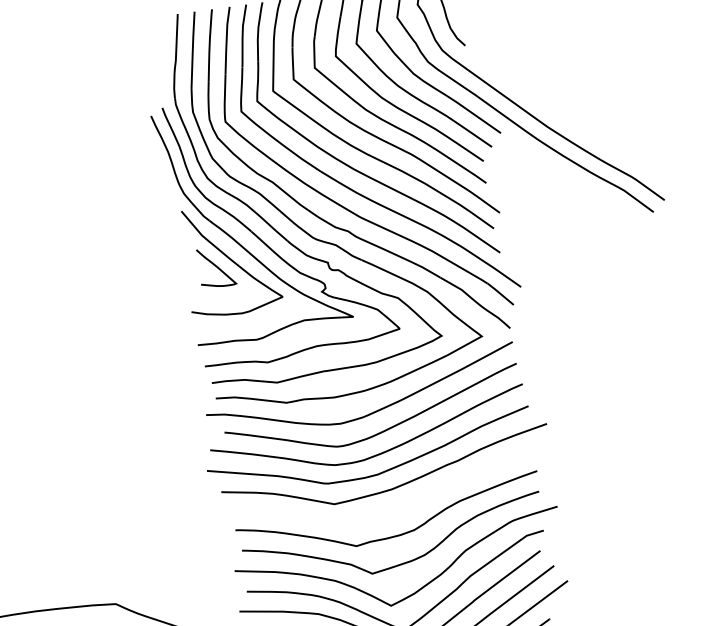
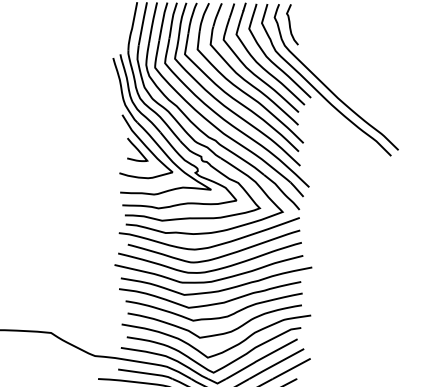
curve: (383, 511) -> (211, 303), added

